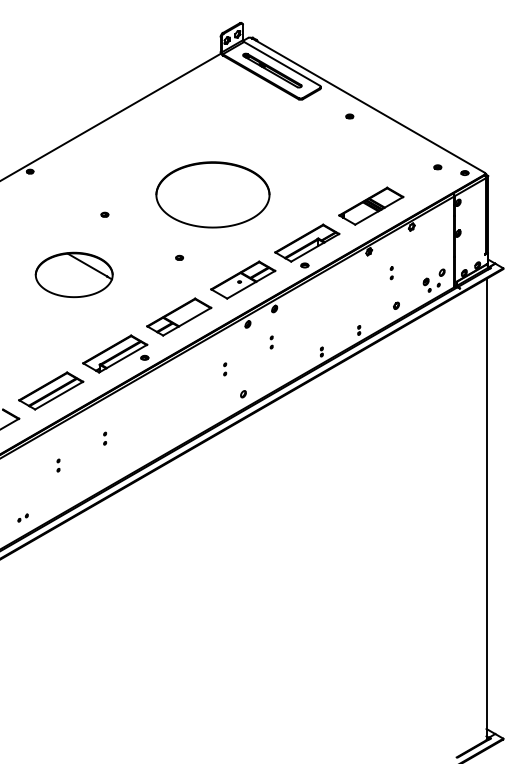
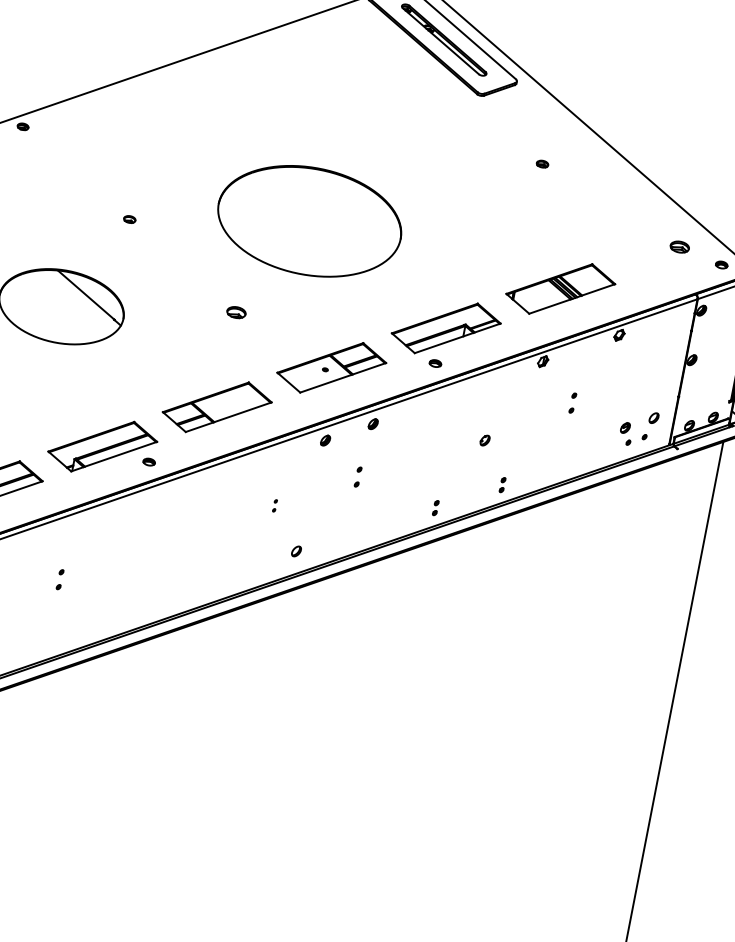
part: (349, 116) -> (542, 164), moved
part: (437, 167) -> (679, 247), size x1.6
part: (179, 257) -> (236, 311), size x1.6
part: (396, 305) -> (485, 440), moved
part: (225, 369) -> (275, 506), size x0.6

